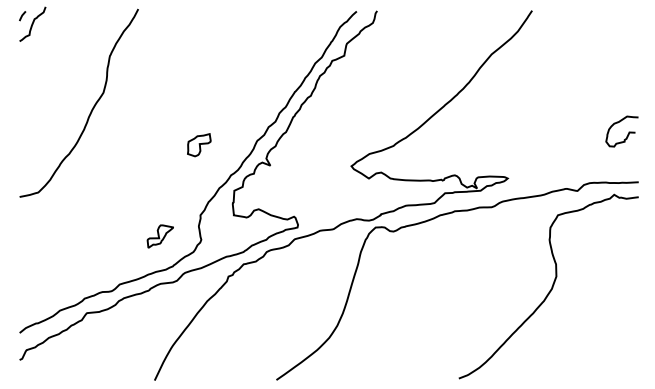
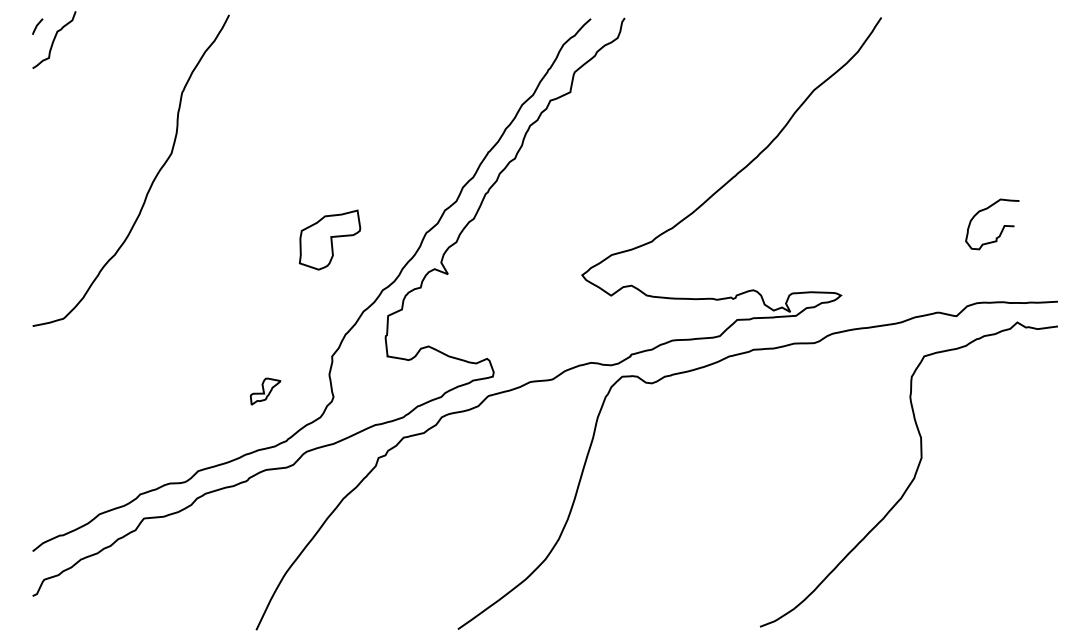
curve: (627, 134) -> (1001, 229), moved
part: (199, 145) -> (330, 240), size x1.6
part: (159, 236) -> (264, 391), size x0.7

